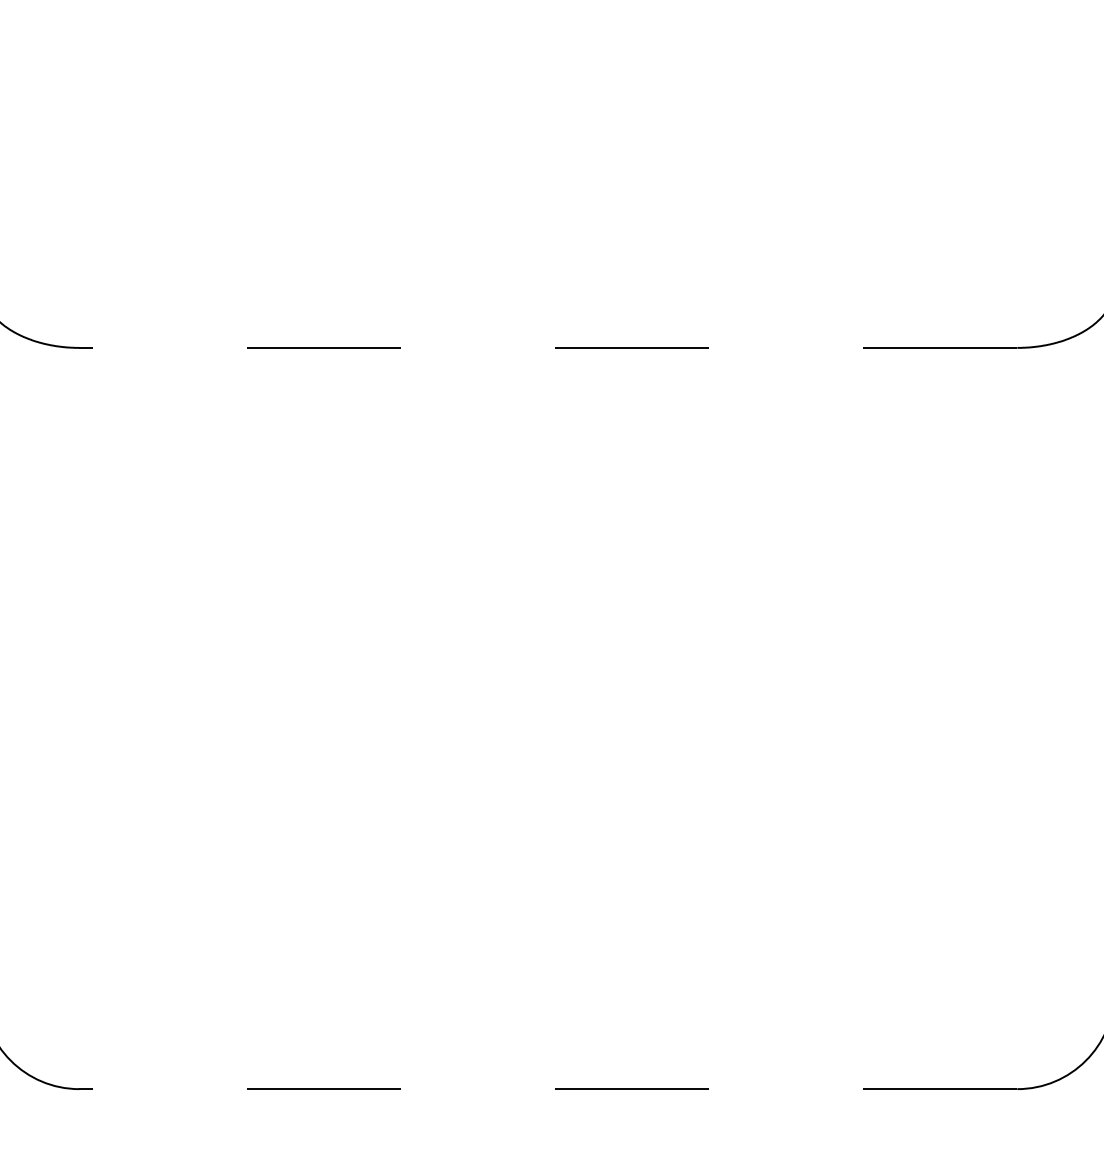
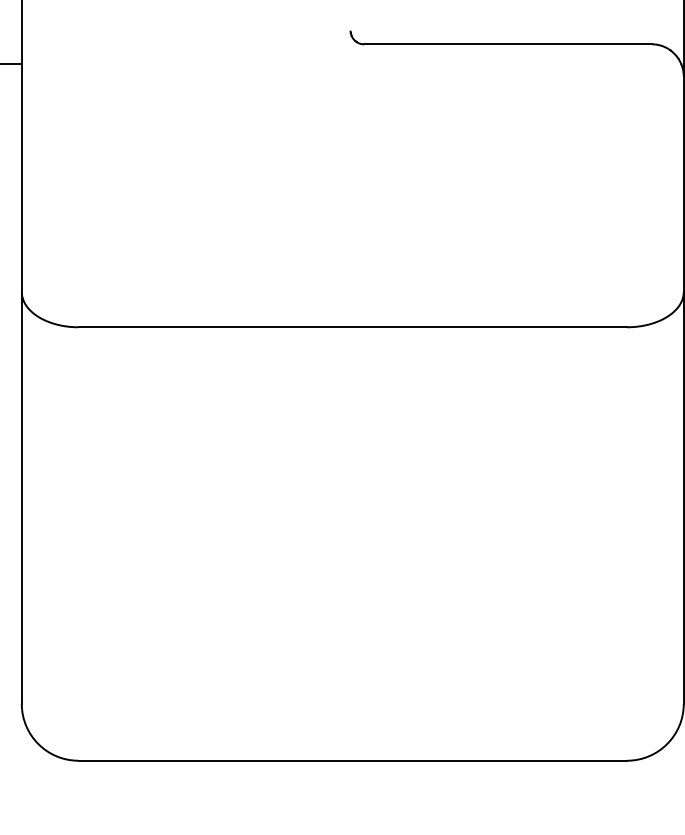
line: (547, 348) -> (352, 327), dashed -> solid
line: (547, 1088) -> (352, 760), dashed -> solid

